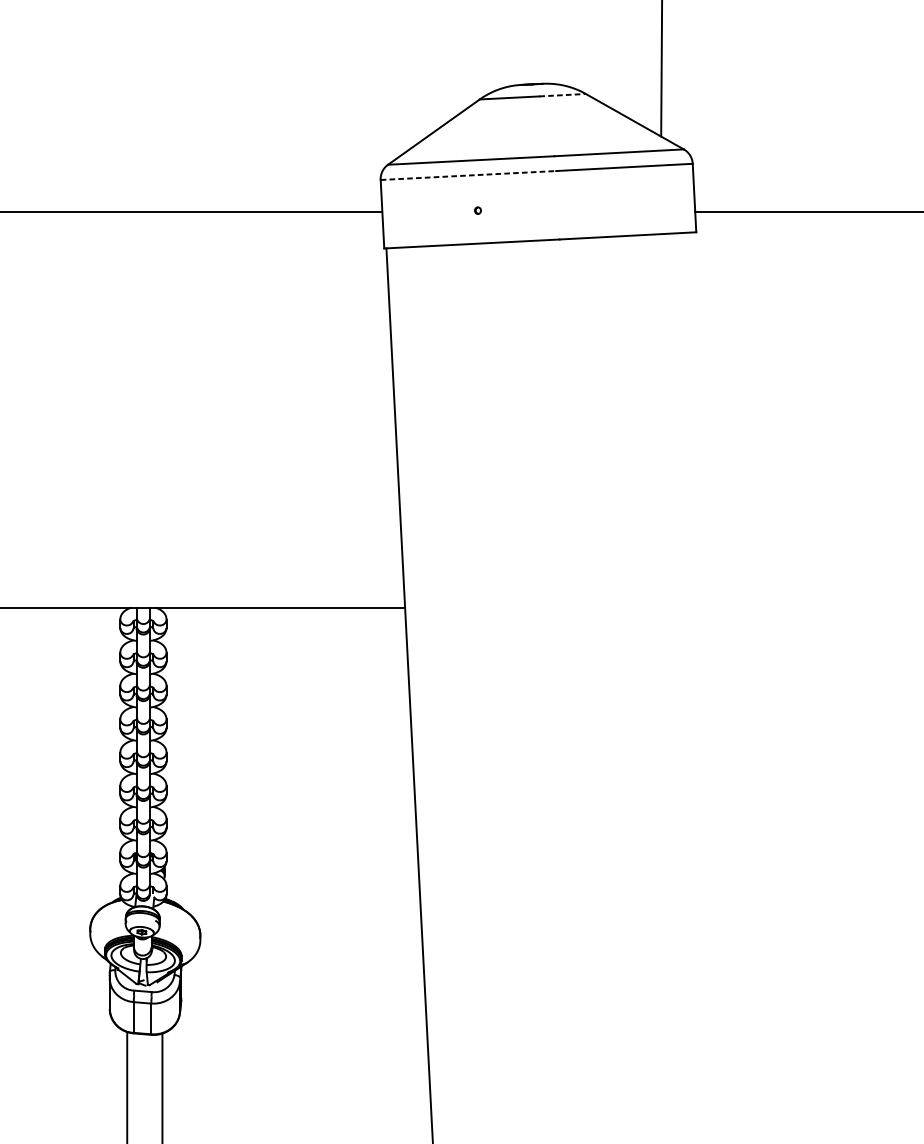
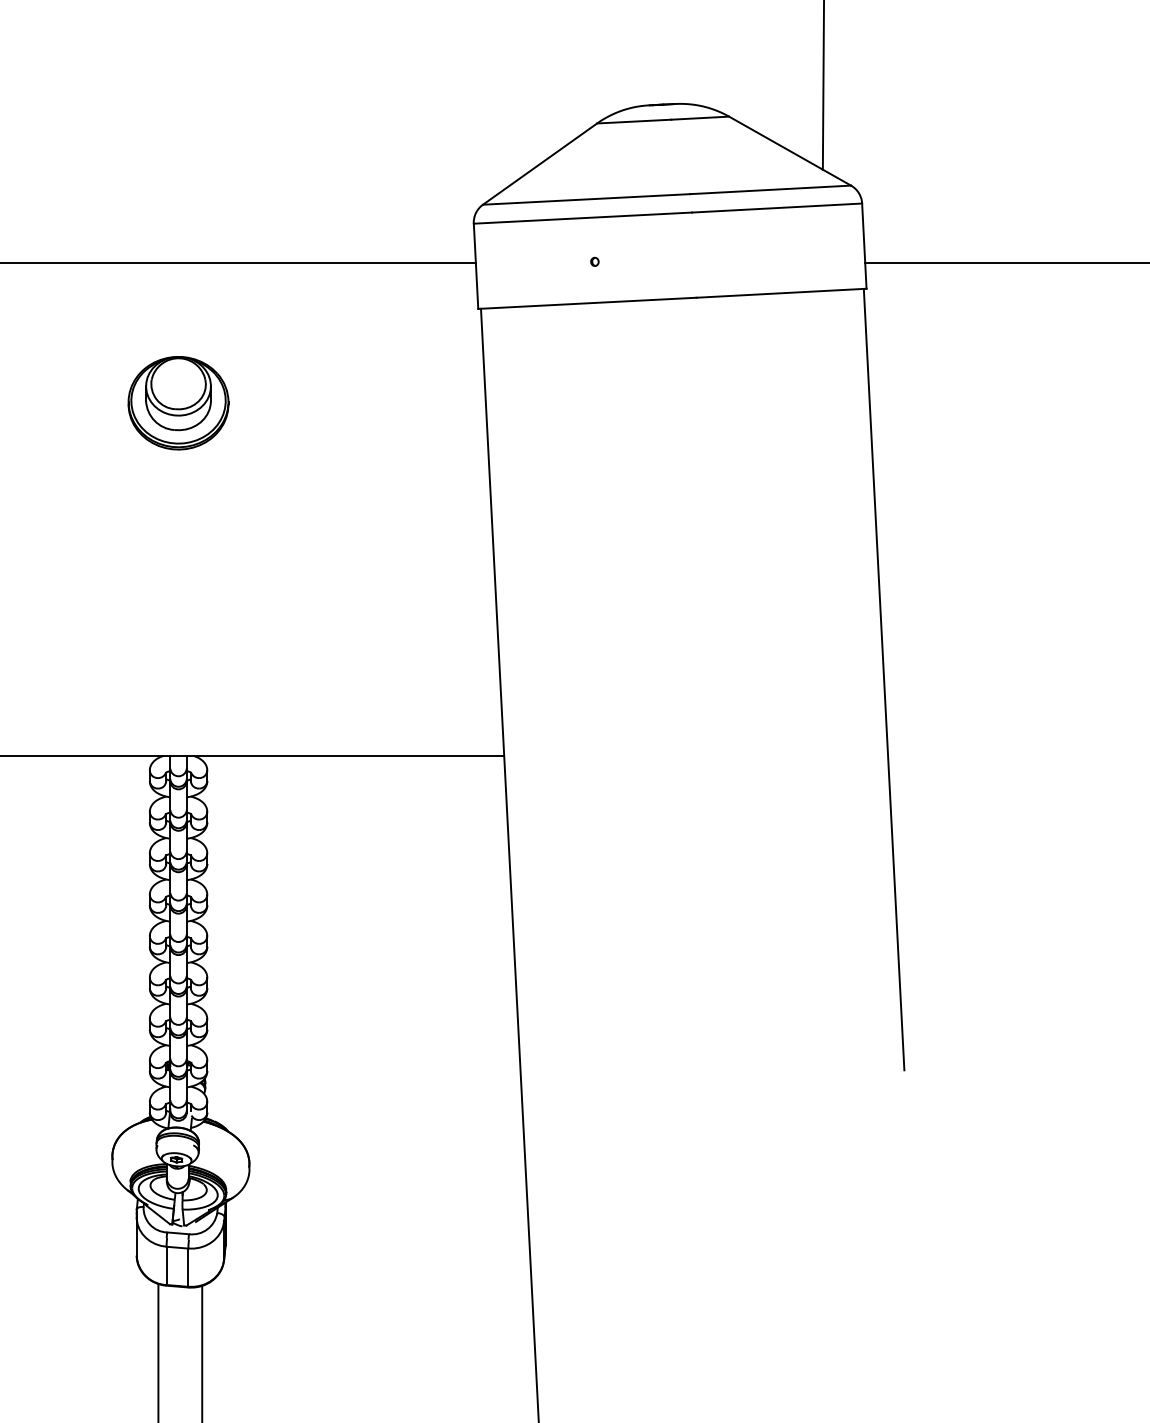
line: (562, 95) -> (700, 118), dashed -> solid
line: (468, 175) -> (583, 218), dashed -> solid
part: (143, 324) -> (178, 403), added
line: (709, 546) -> (883, 679), added

